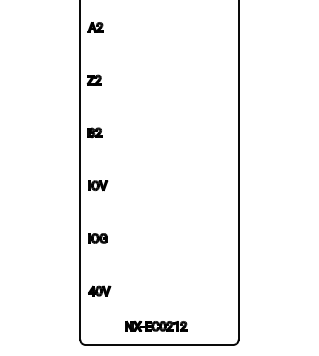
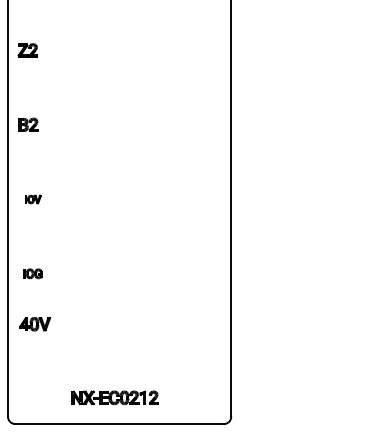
part: (98, 185) -> (33, 199), size x0.6
part: (97, 238) -> (32, 273), size x0.7
part: (99, 290) -> (34, 323), moved

